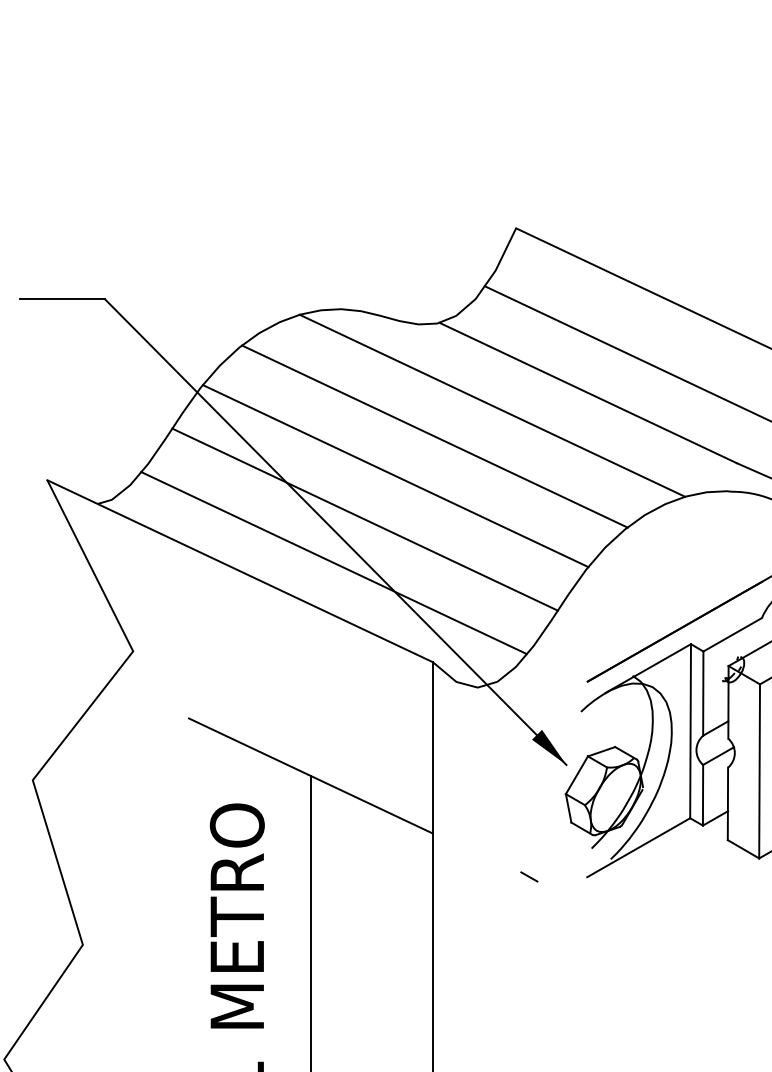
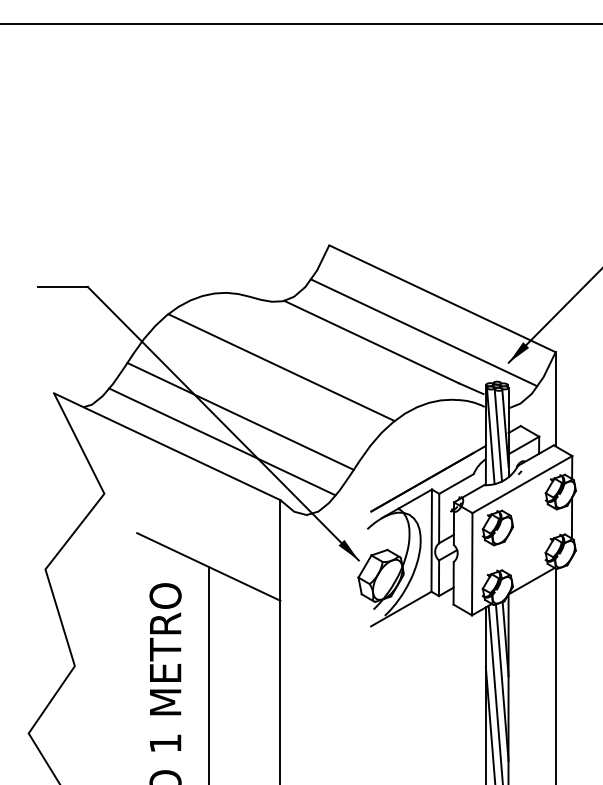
line: (492, 405) -> (315, 349), removed
line: (395, 475) -> (258, 390), removed
line: (528, 875) -> (336, 625), removed

